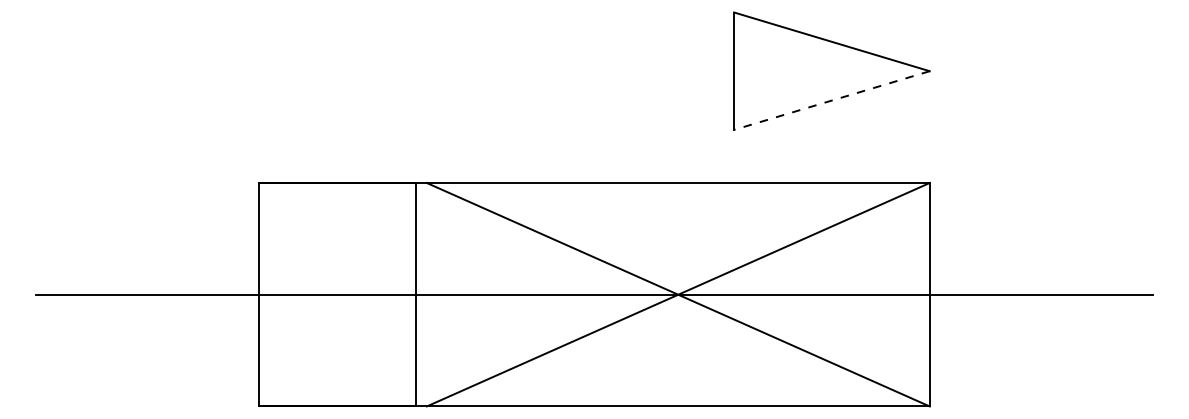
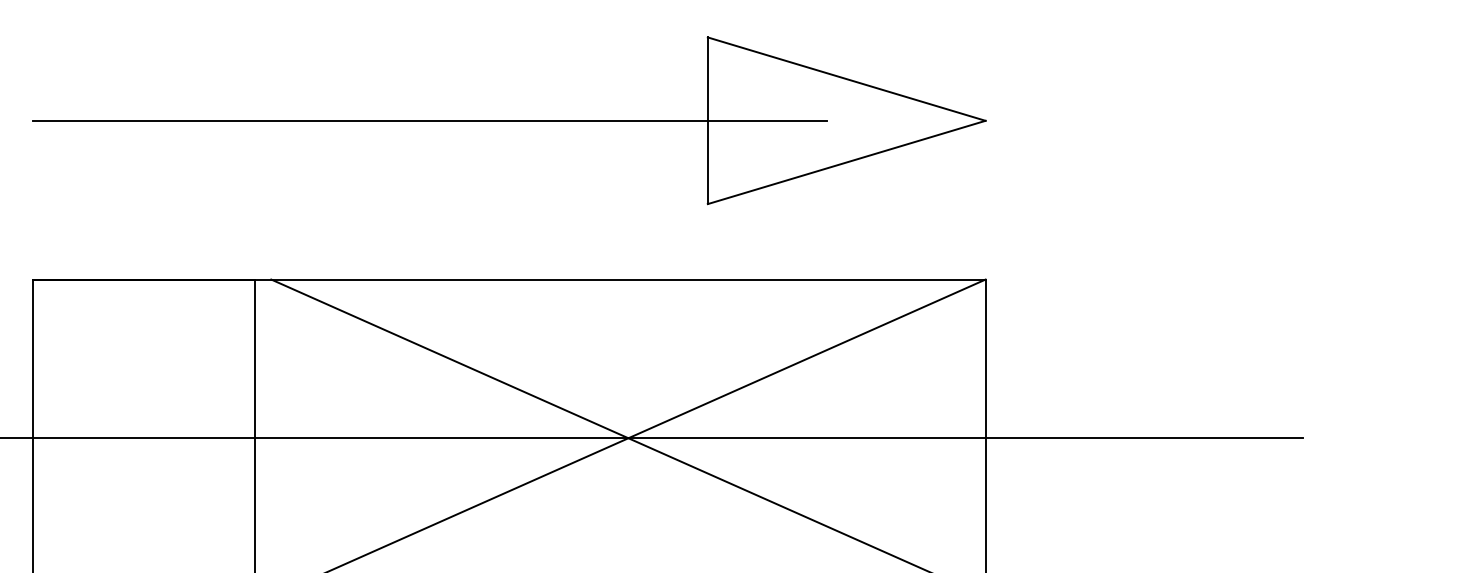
line: (538, 71) -> (429, 121), added
line: (831, 100) -> (846, 162), dashed -> solid

